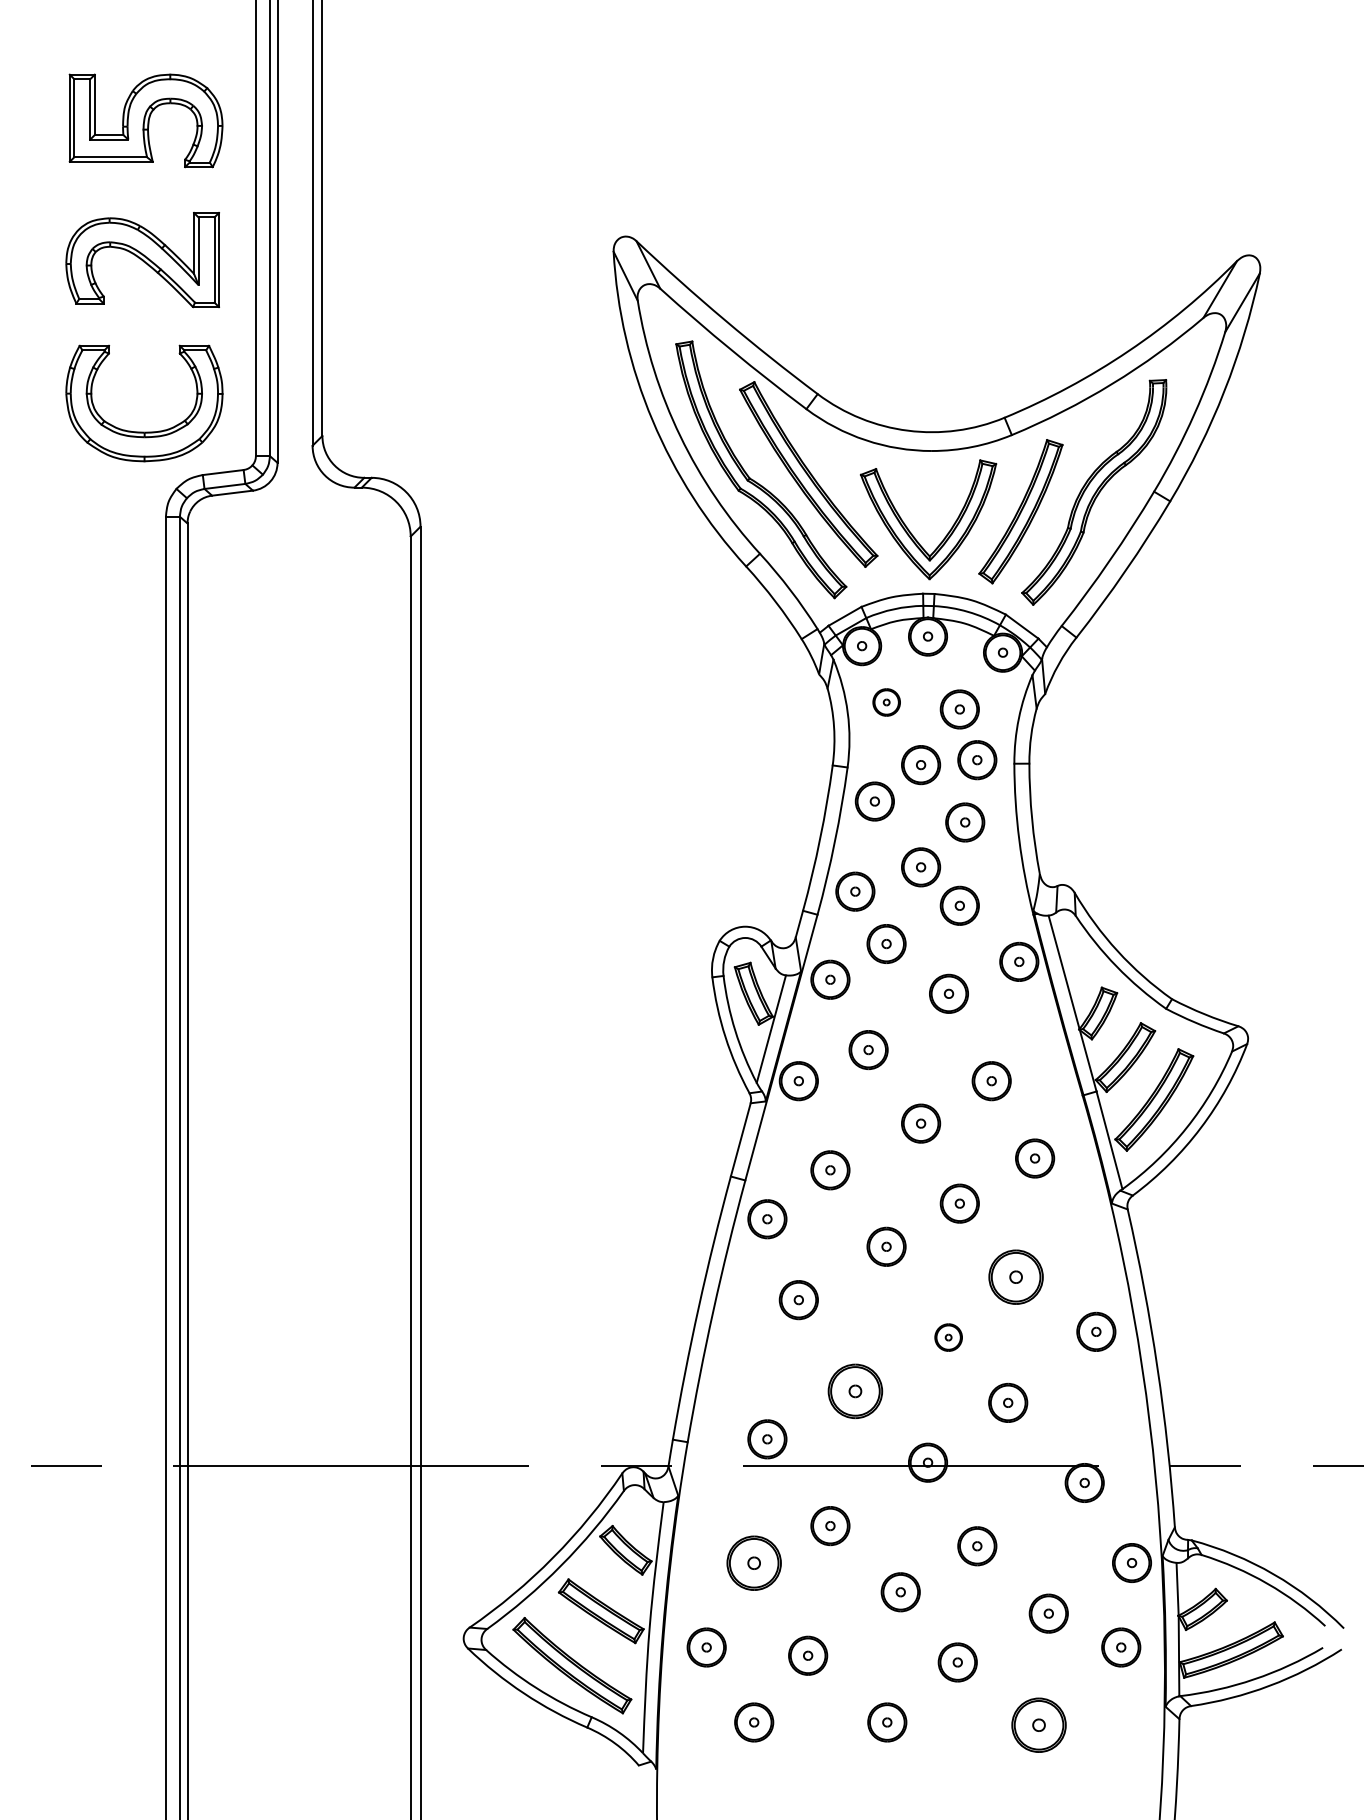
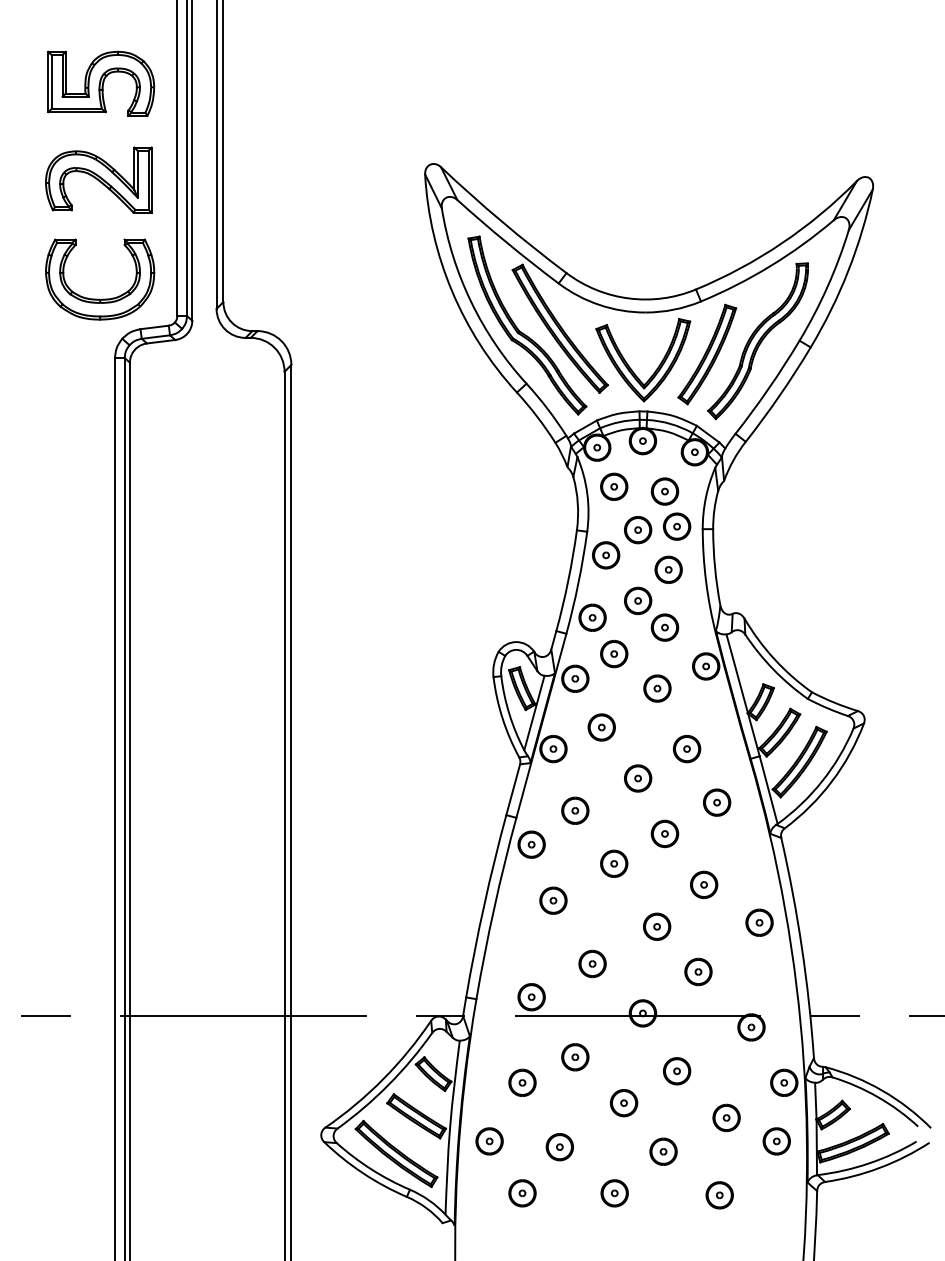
part: (886, 702) -> (614, 486), size x1.43
part: (1016, 1276) -> (704, 884), size x0.71
part: (949, 1337) -> (657, 926), size x1.43
part: (855, 1390) -> (592, 963), size x0.71
part: (754, 1562) -> (522, 1082), size x0.71
part: (1038, 1725) -> (719, 1195), size x0.71

